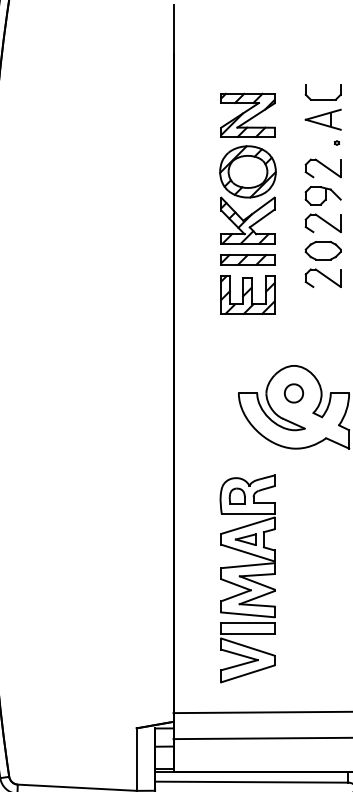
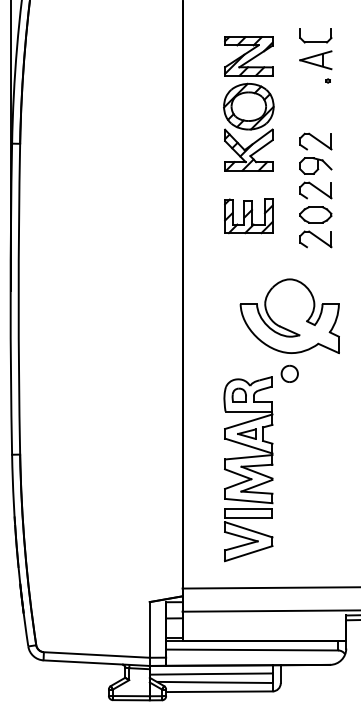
part: (322, 223) -> (315, 190), moved
part: (247, 259) -> (248, 184), removed
part: (293, 392) -> (289, 373), moved

